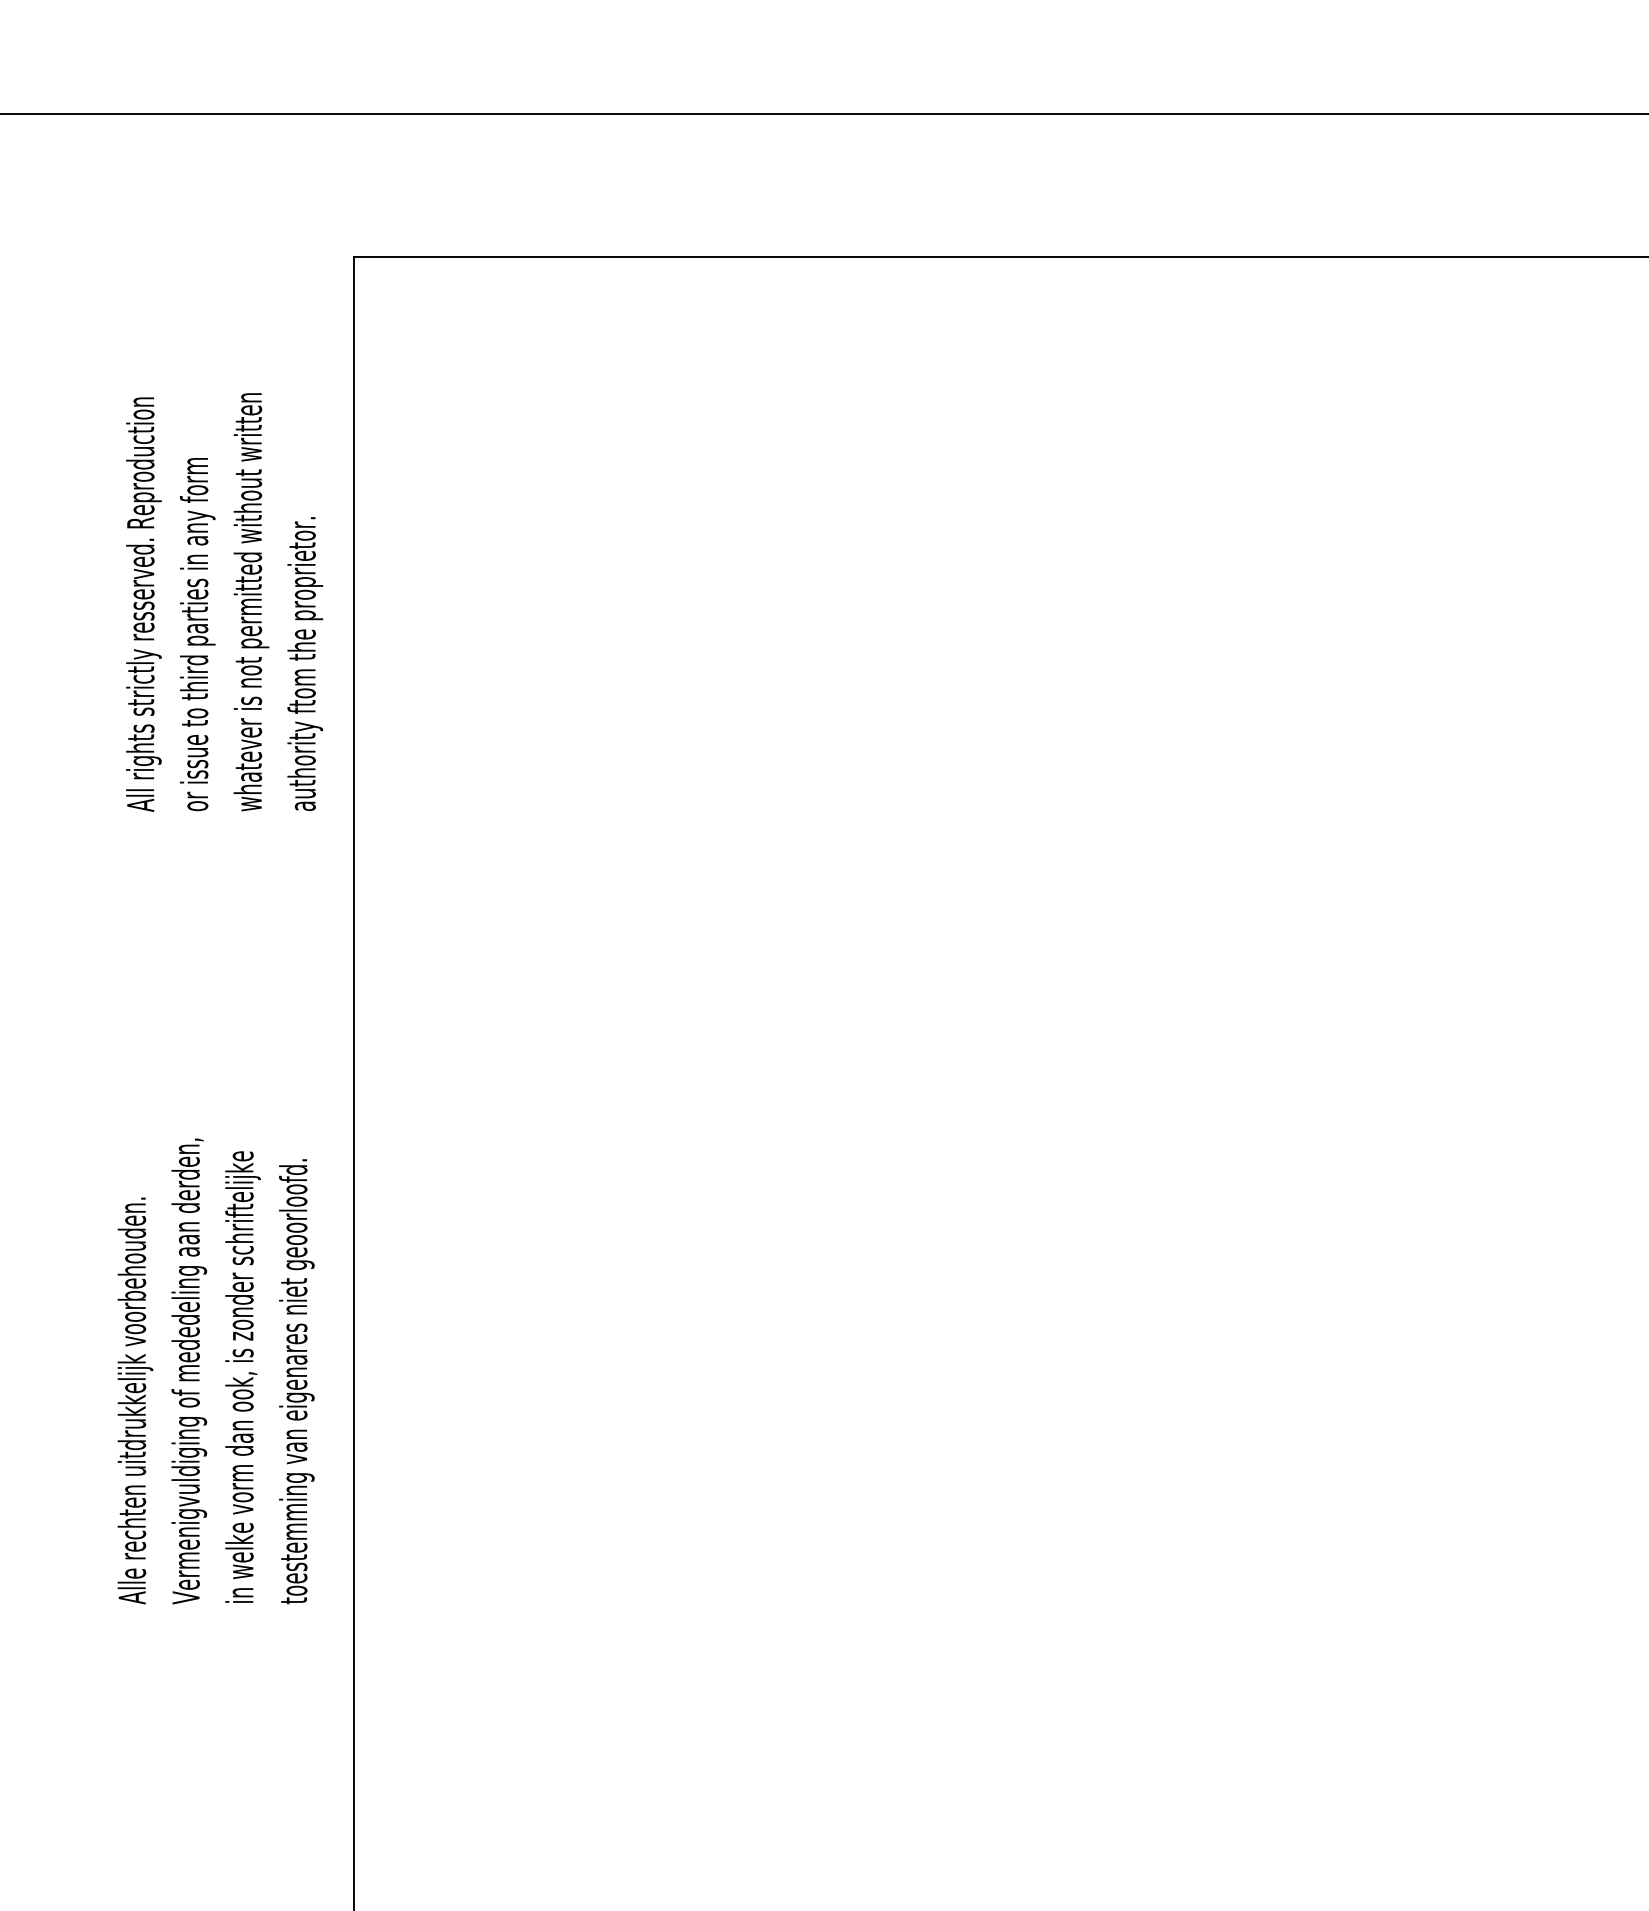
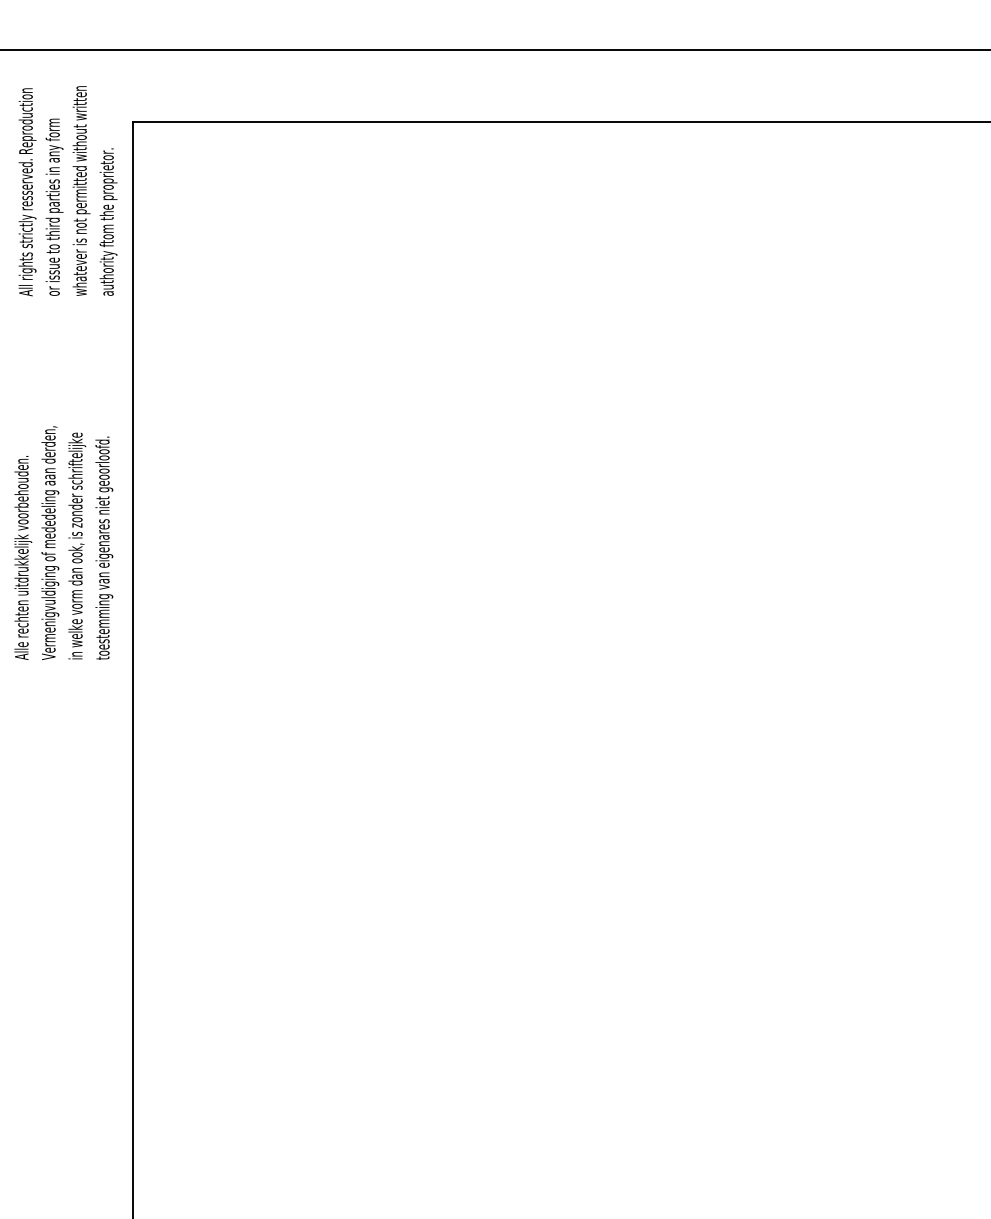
text: (223, 603) -> (67, 191), moved
text: (215, 1370) -> (63, 542), moved

